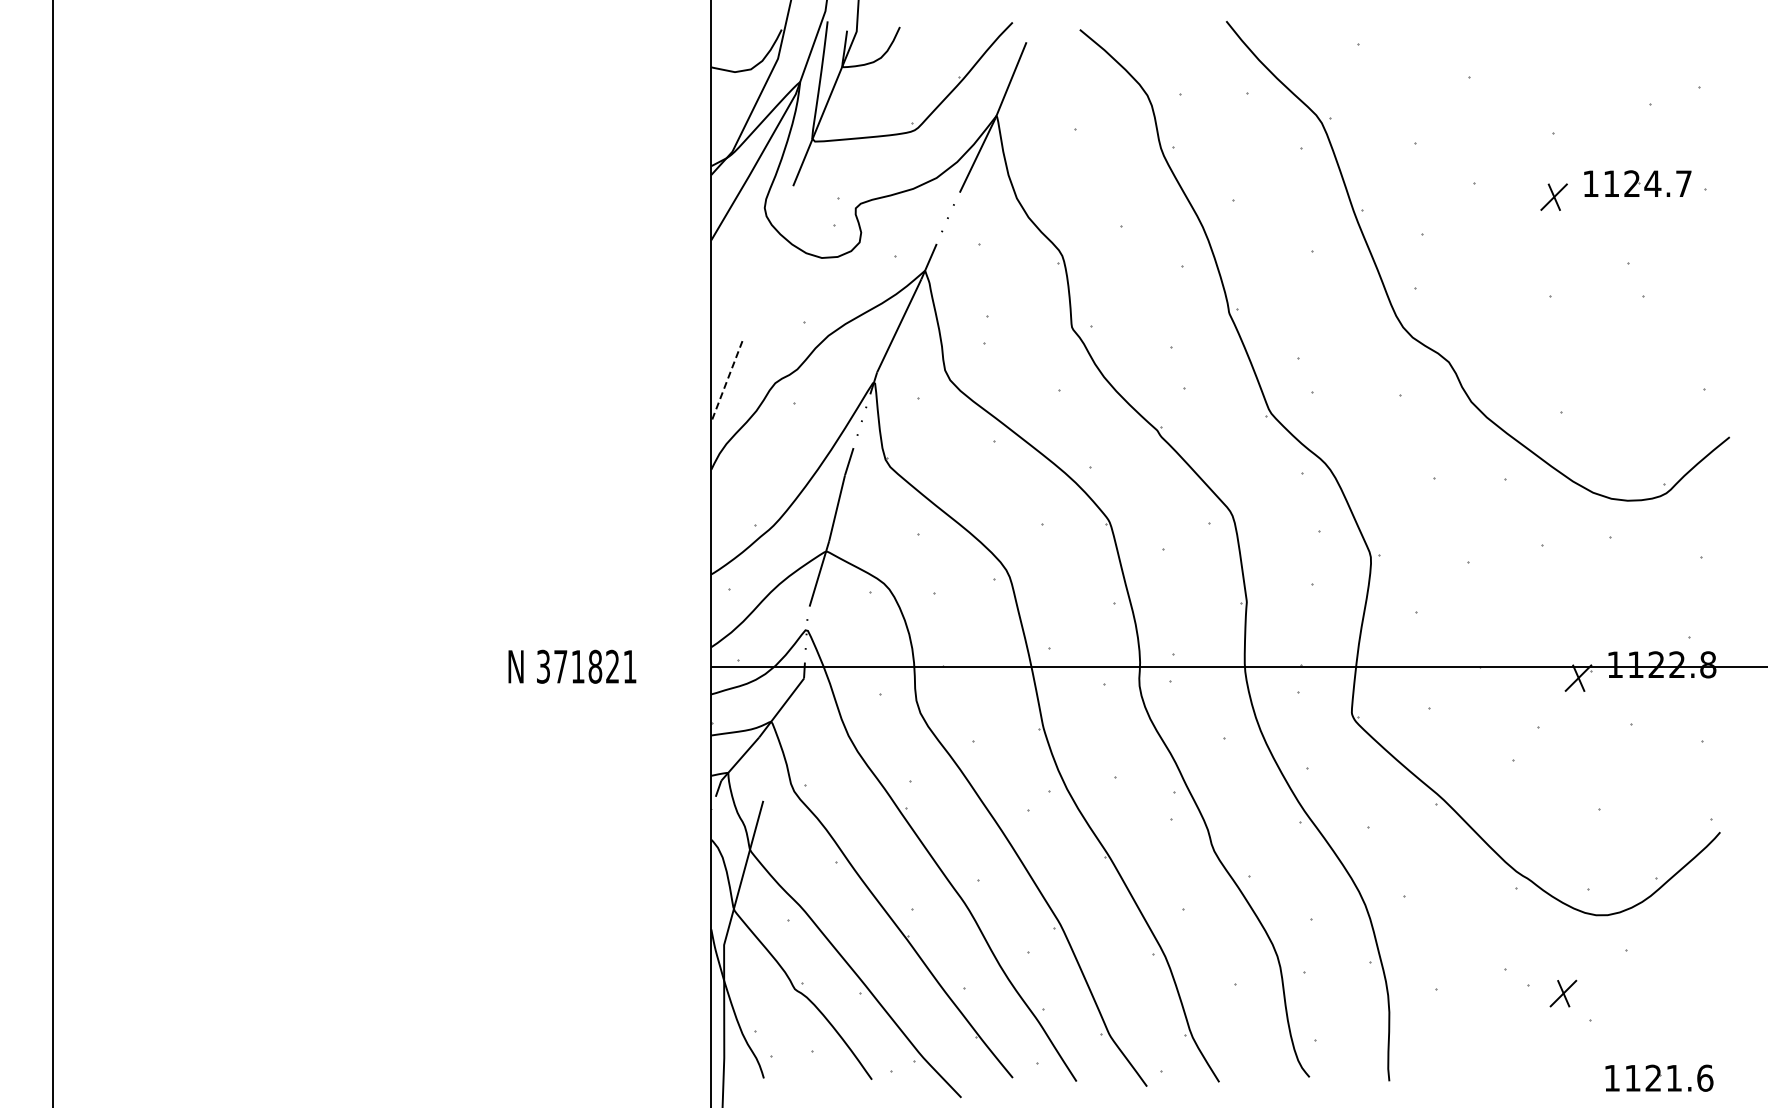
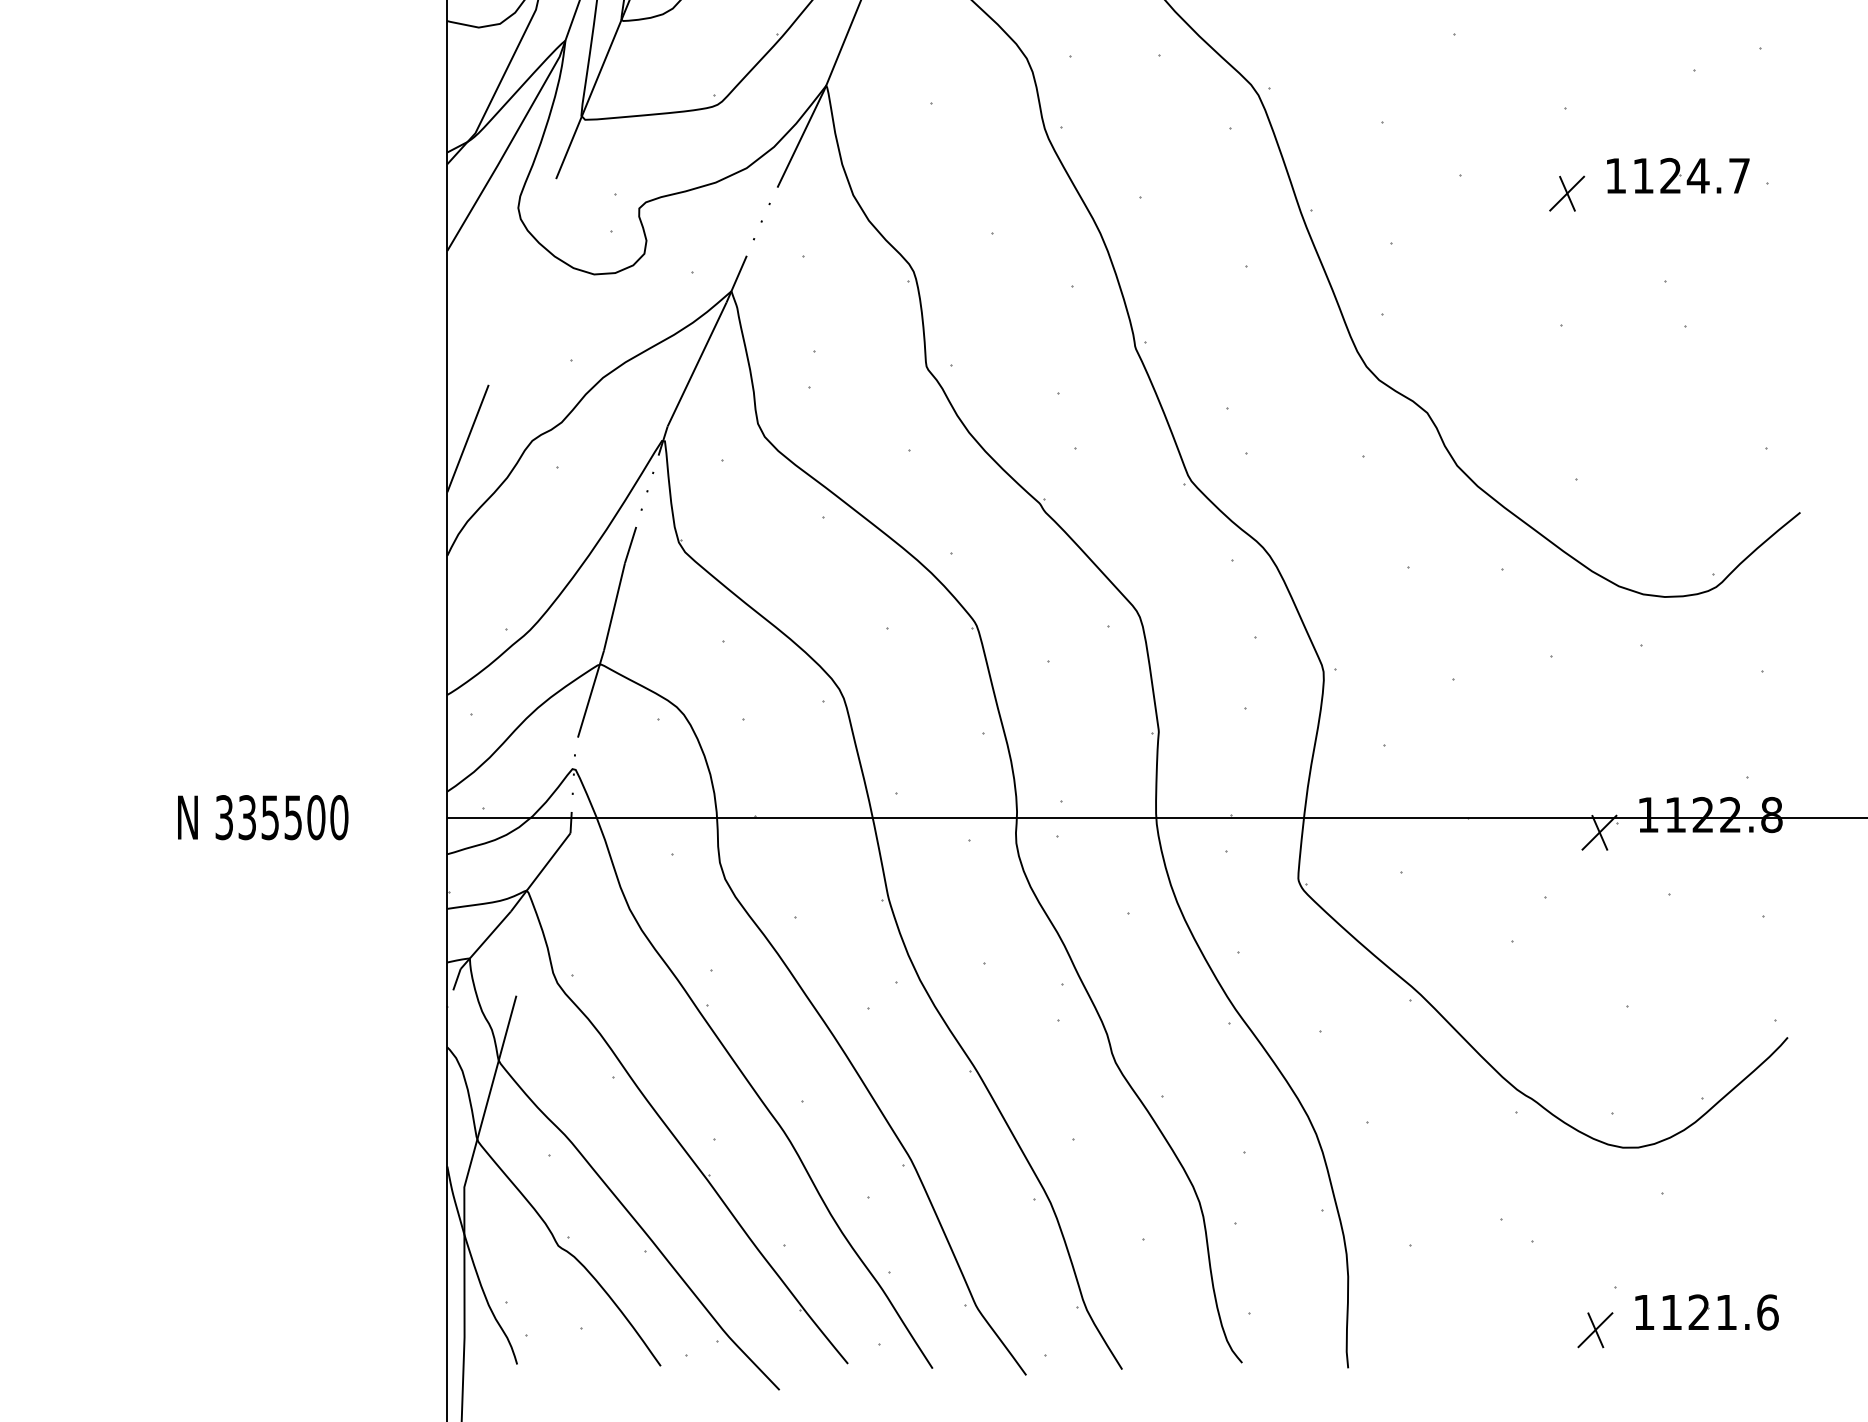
line: (726, 381) -> (467, 438), dashed -> solid
text: (595, 666) -> (293, 817), 371821 -> 335500
part: (1563, 993) -> (1595, 1330), moved
part: (1659, 1077) -> (1707, 1311), moved

